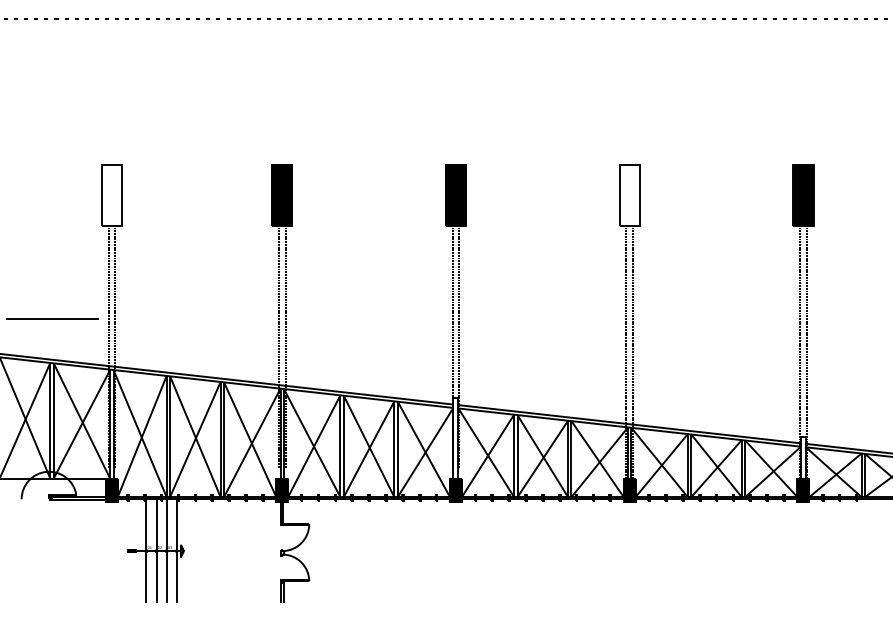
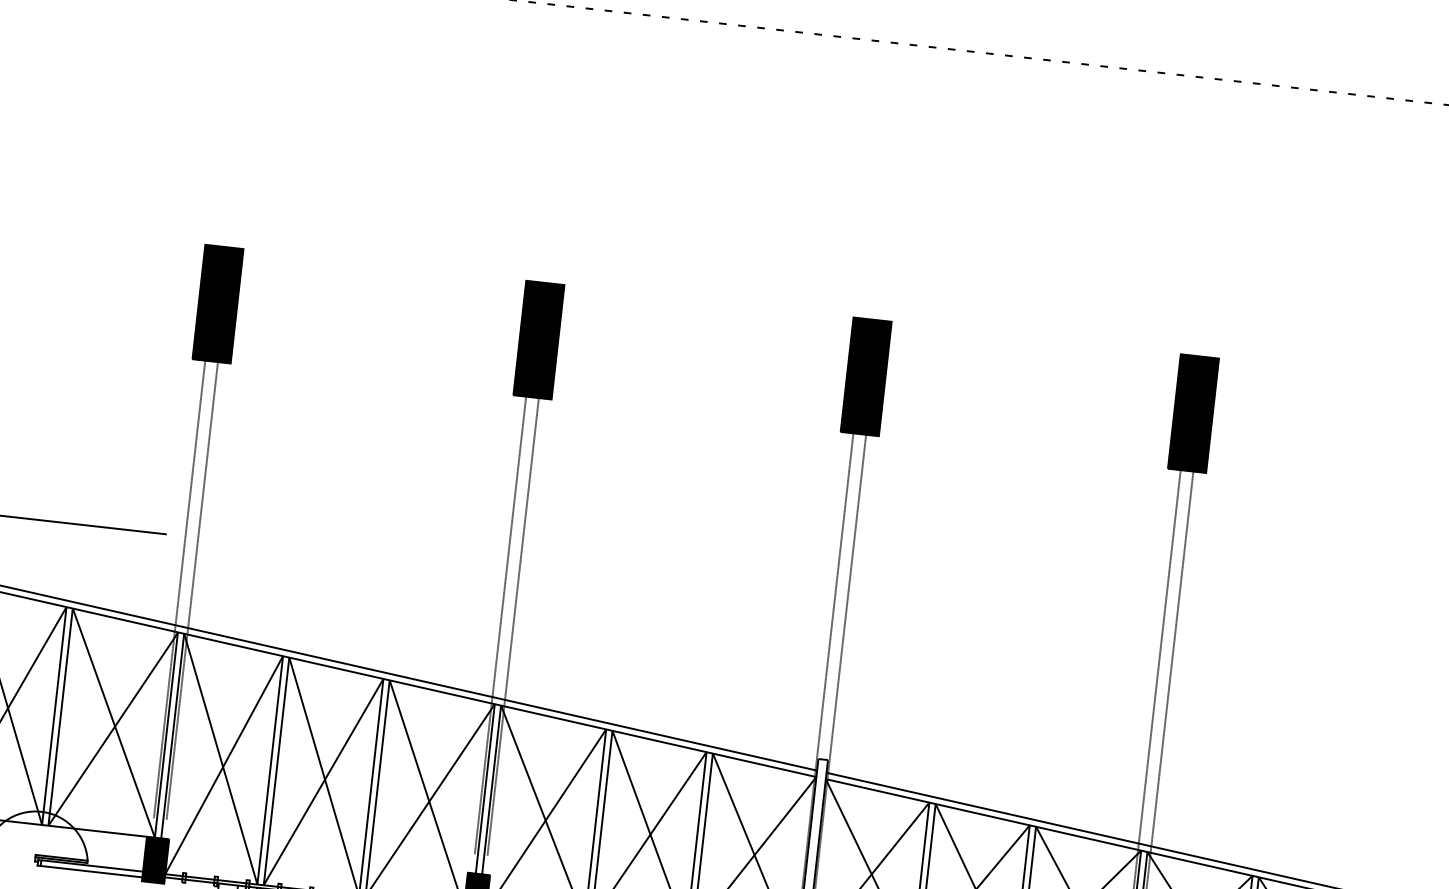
hatch: (111, 194) -> (217, 302), added
hatch: (629, 194) -> (1193, 412), added

